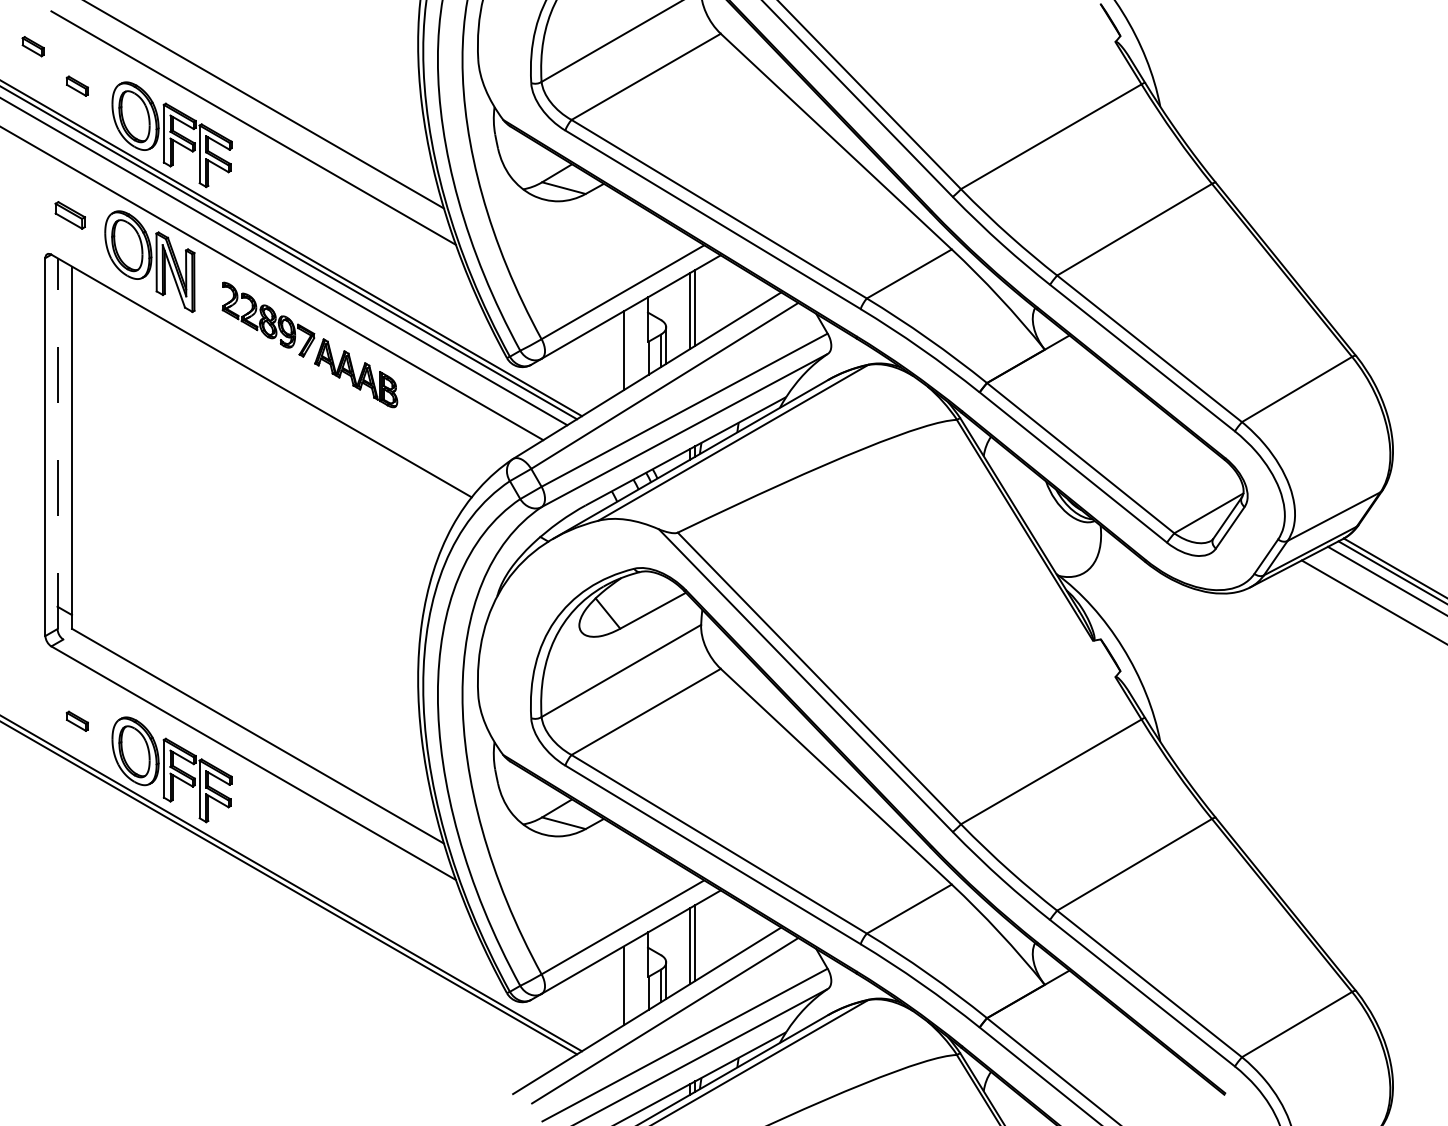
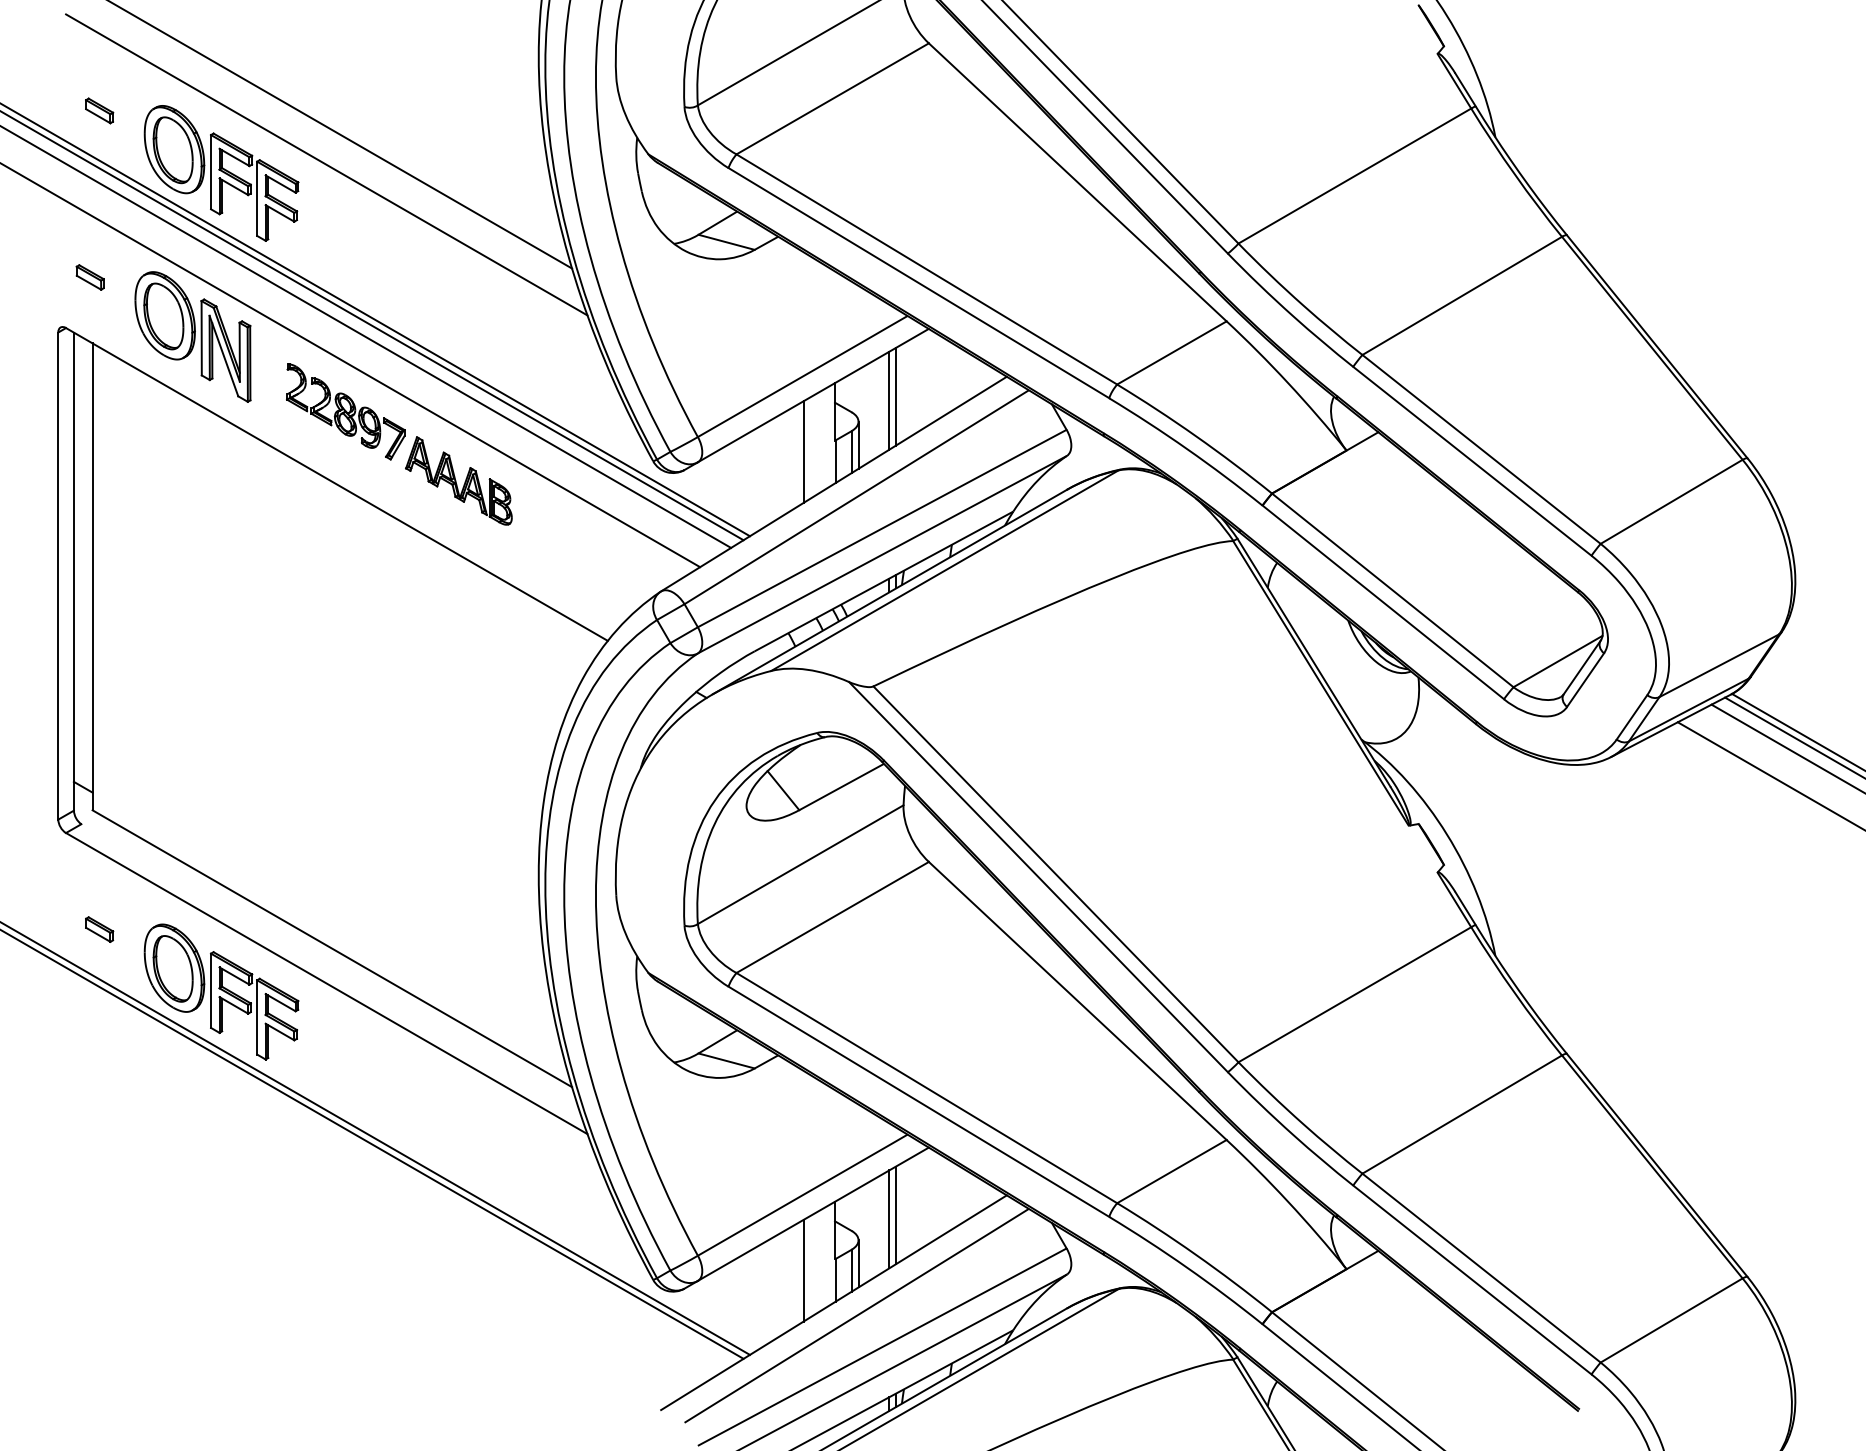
part: (33, 46) -> (42, 59), removed
part: (69, 215) -> (89, 277), size x0.71
line: (57, 443) -> (73, 571), dashed -> solid

